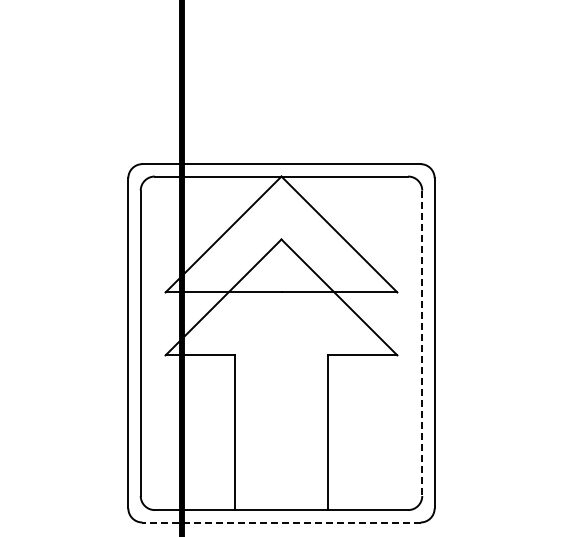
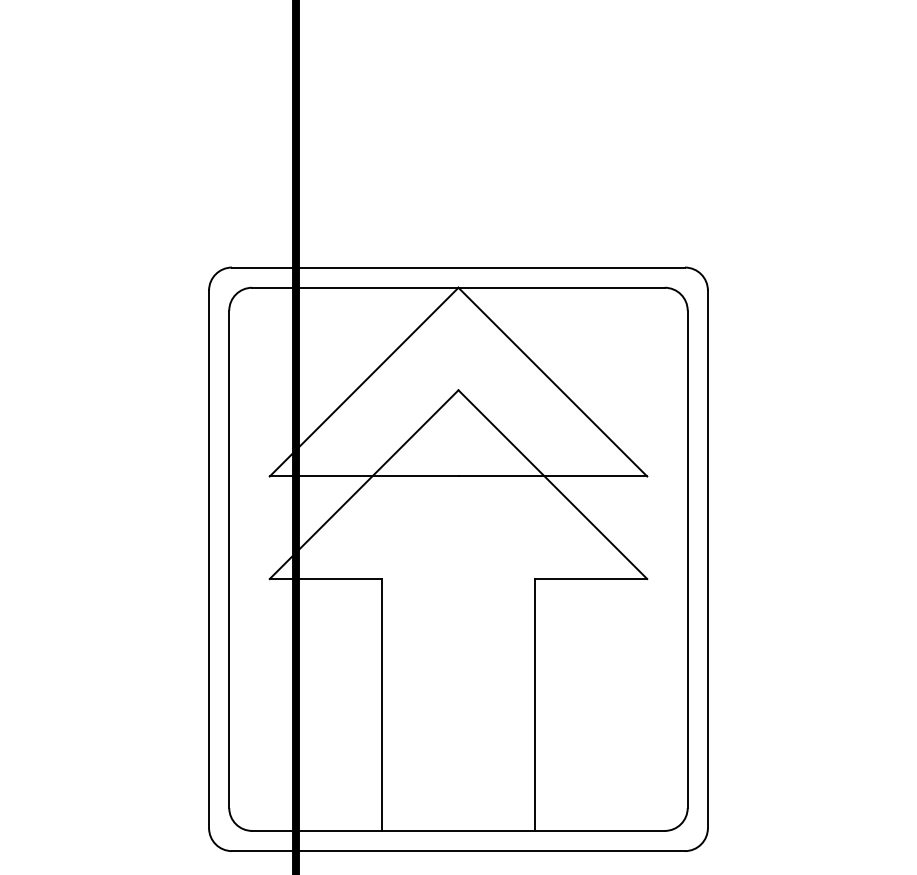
line: (422, 343) -> (688, 559), dashed -> solid
line: (281, 522) -> (458, 851), dashed -> solid

